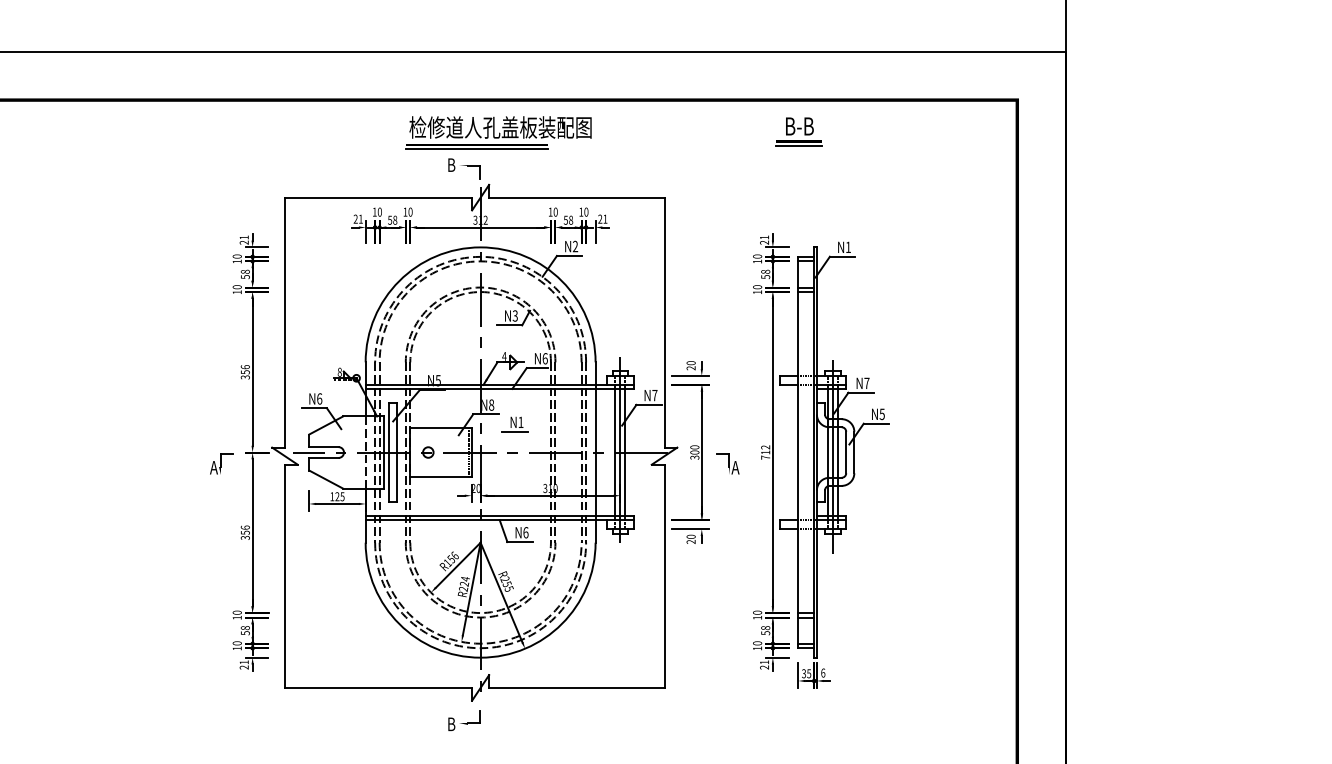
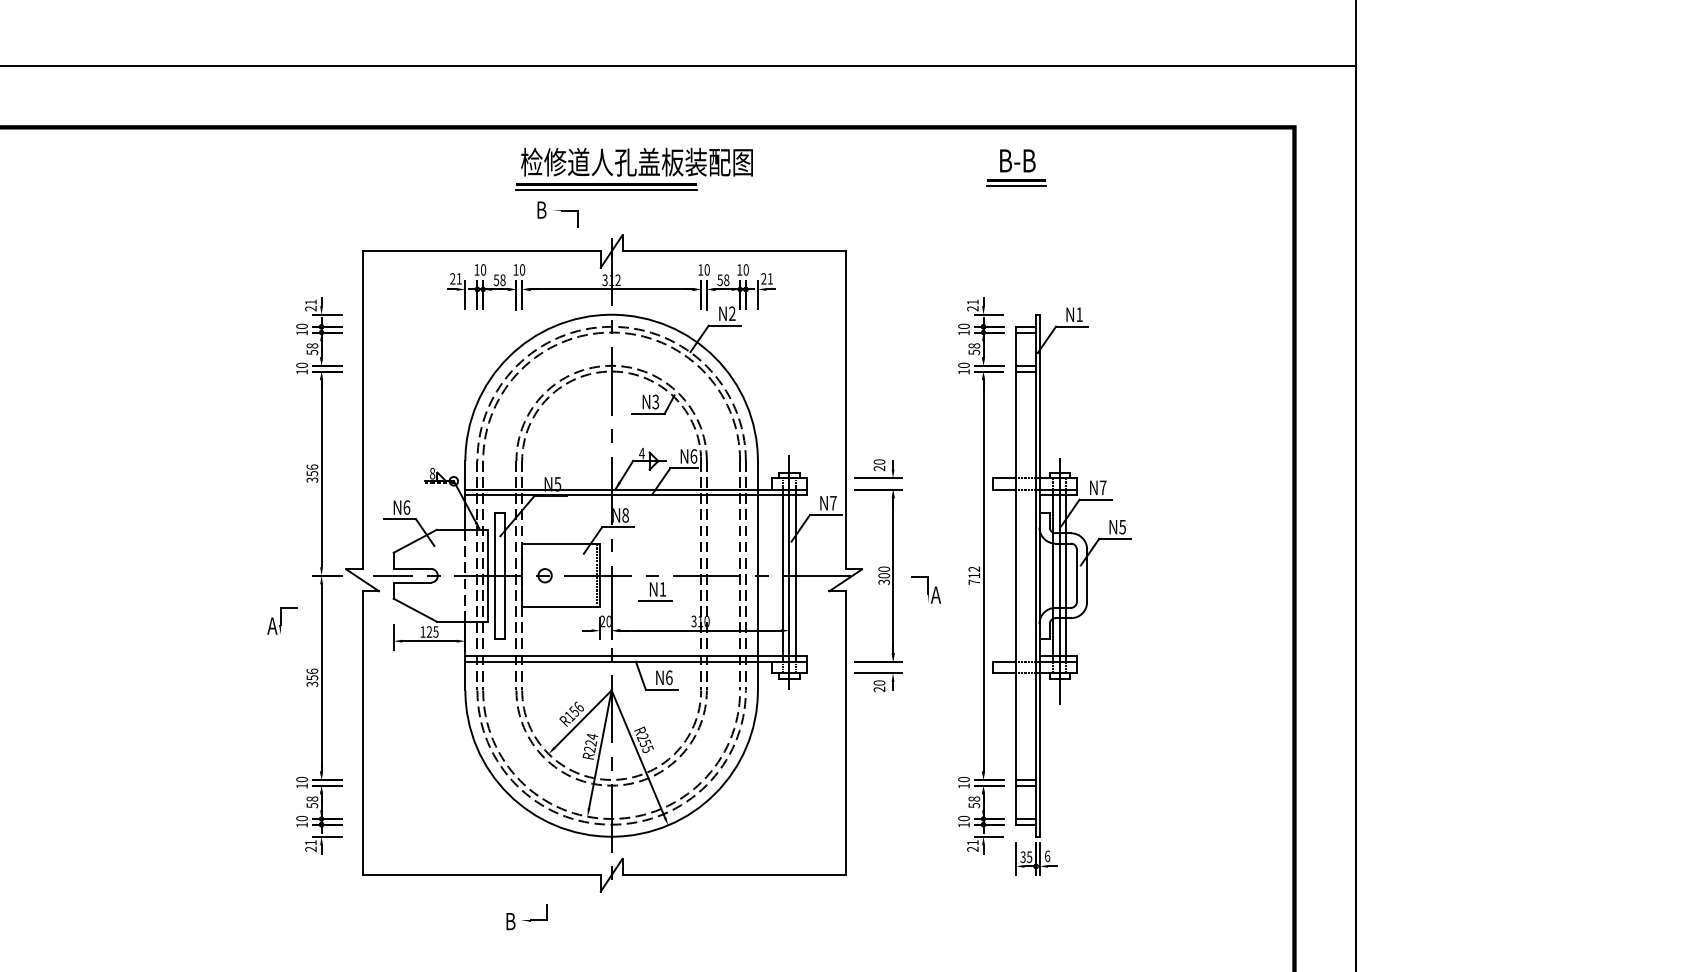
part: (463, 168) -> (557, 214), moved
part: (515, 424) -> (655, 591), moved
part: (221, 463) -> (282, 620), moved
part: (463, 721) -> (526, 917), moved

